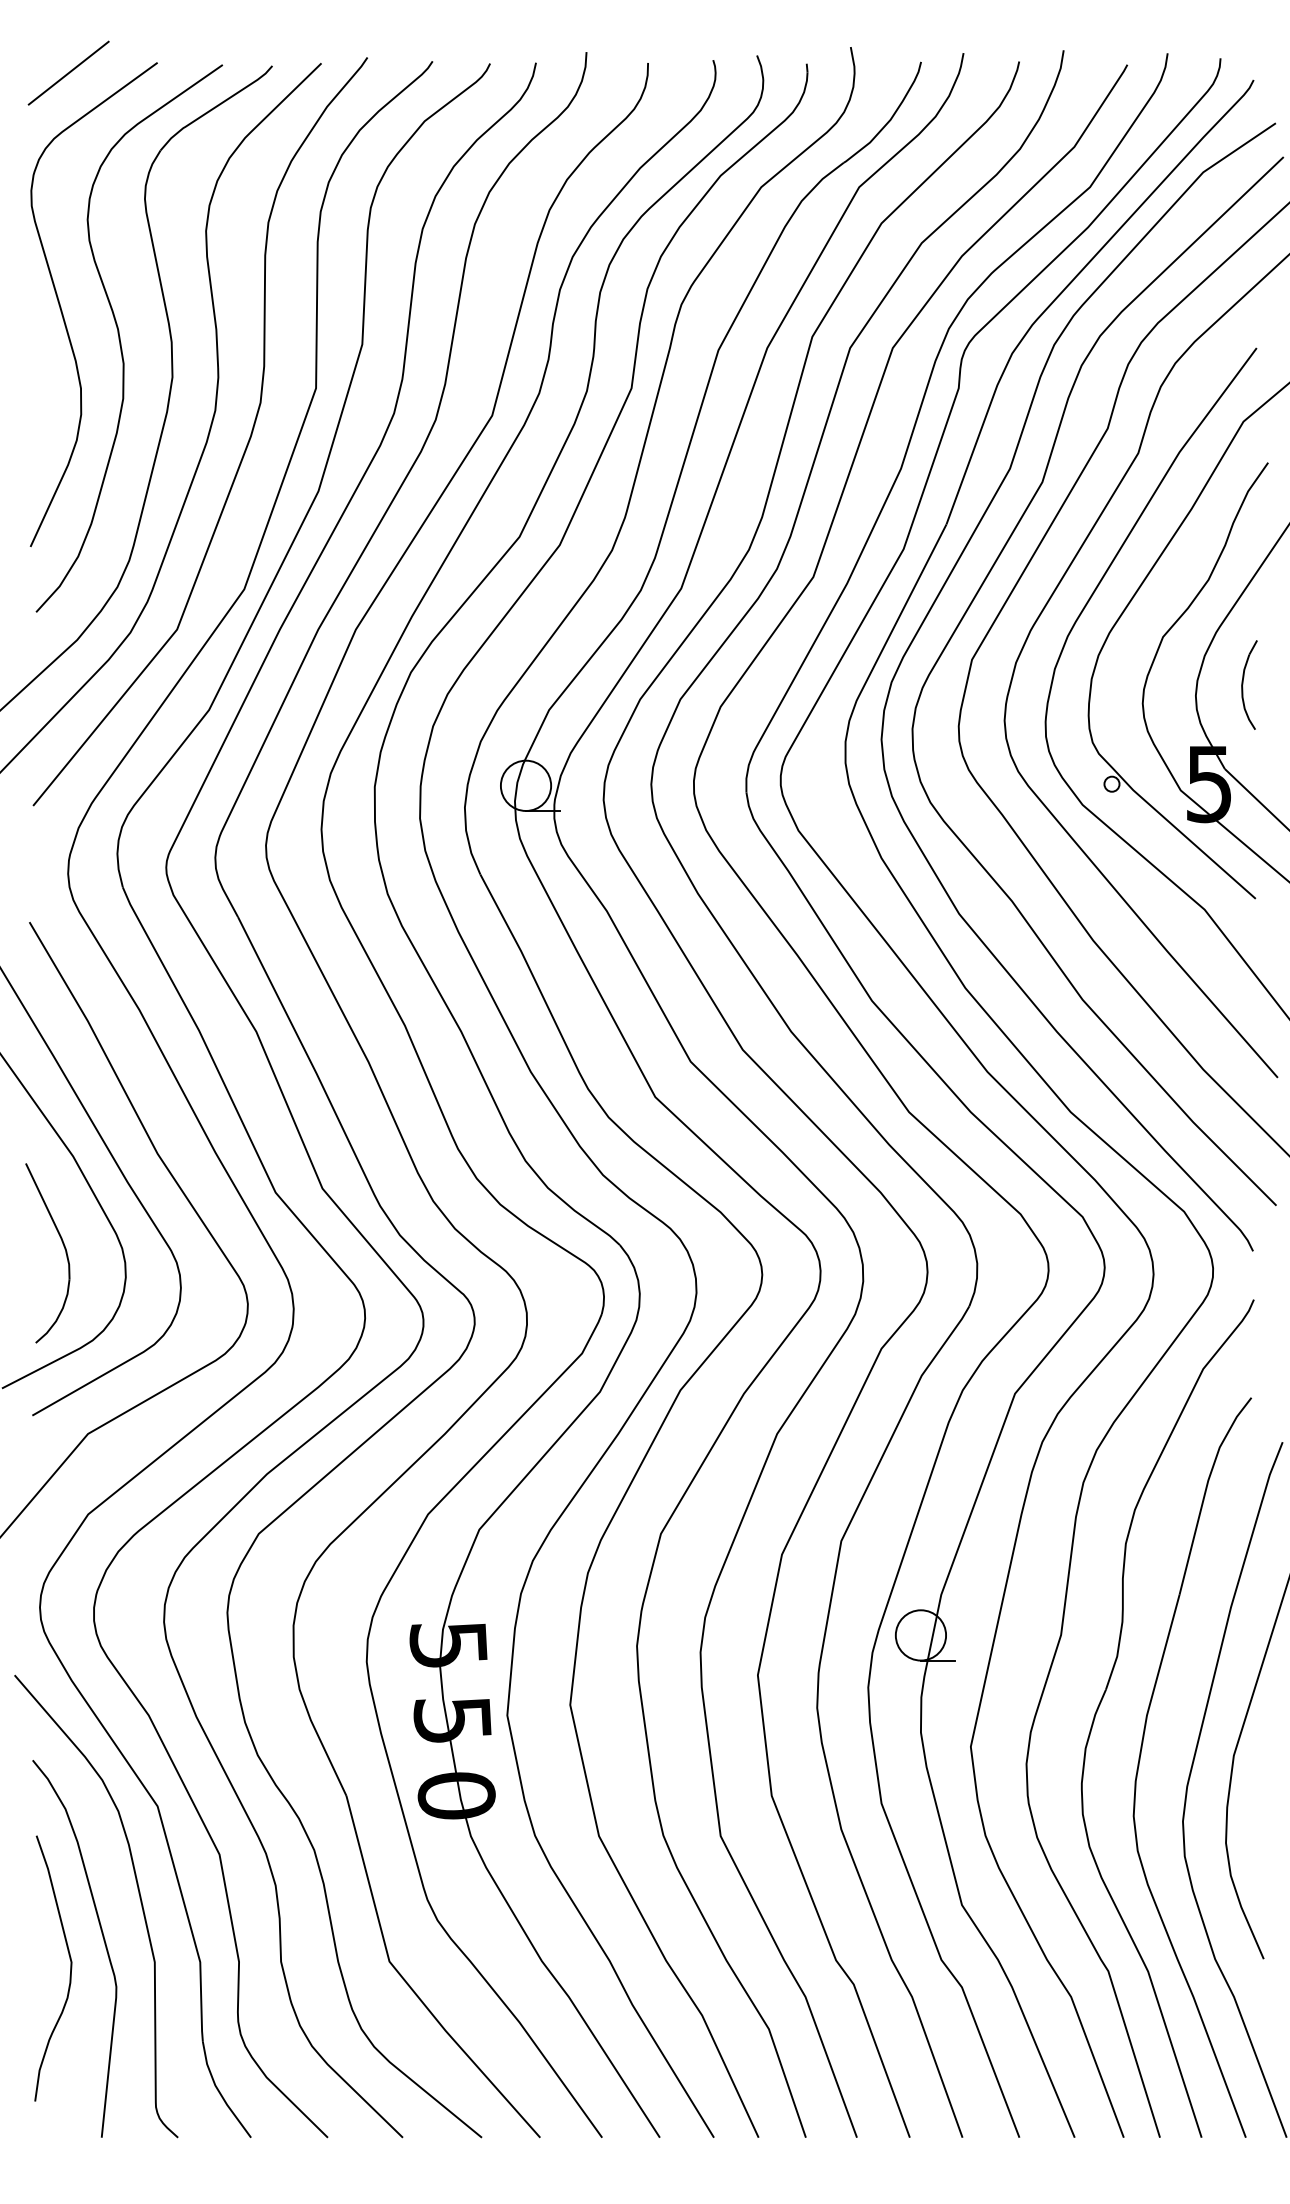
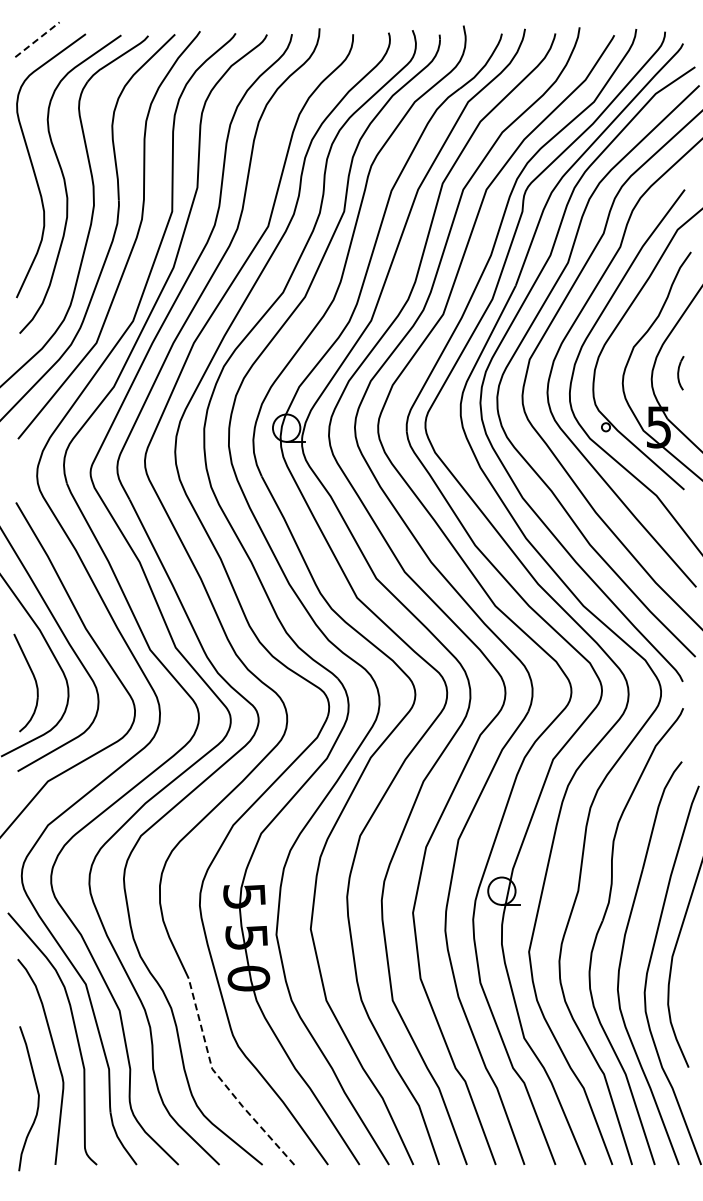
line: (68, 72) -> (37, 39), solid -> dashed
part: (1248, 683) -> (680, 372), size x0.7
curve: (68, 1968) -> (37, 1098), moved
line: (408, 1984) -> (222, 1081), solid -> dashed

